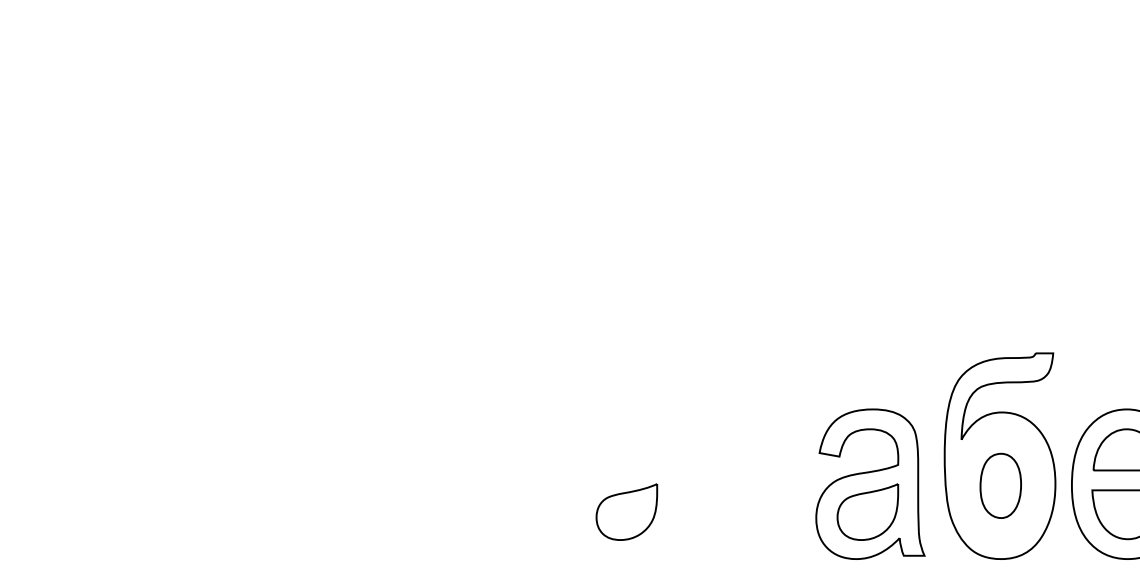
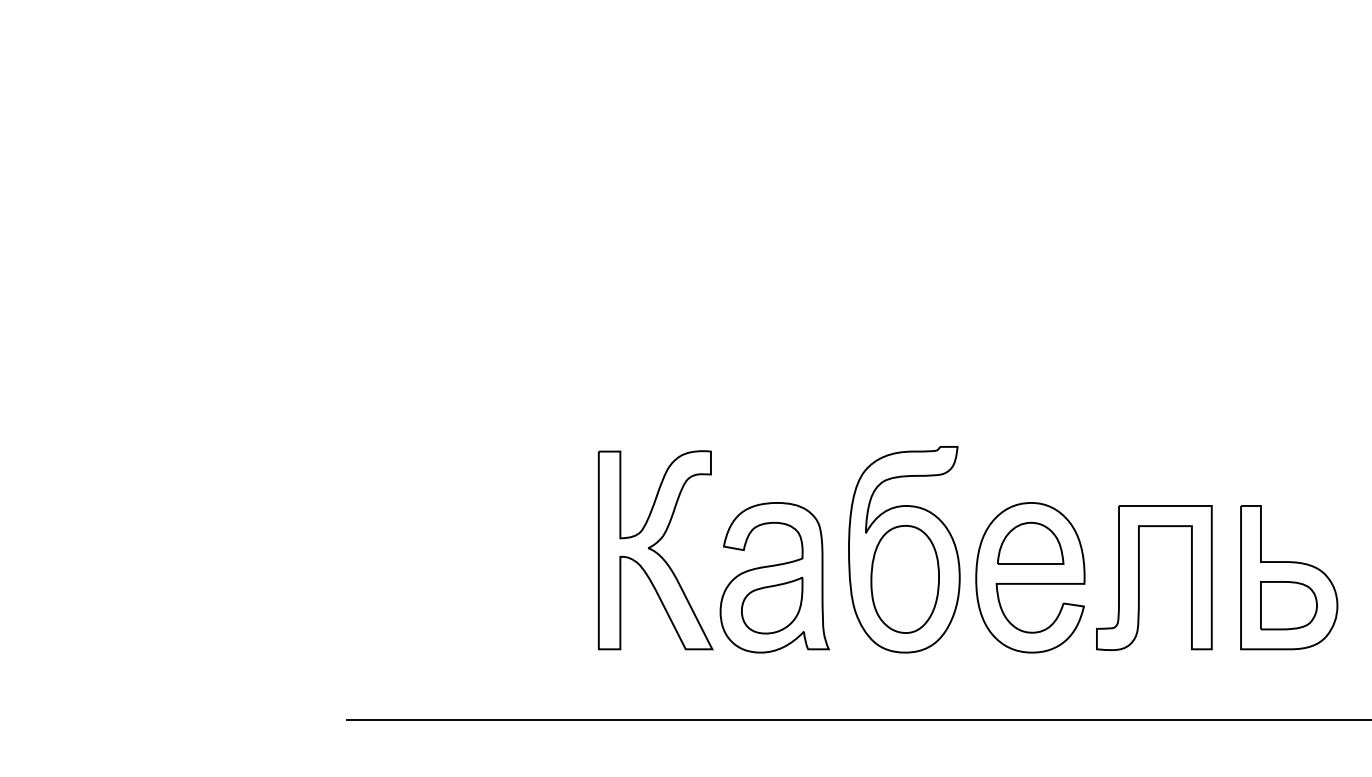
part: (751, 456) -> (655, 550), added
part: (1000, 485) -> (904, 579), size x1.67
part: (627, 511) -> (531, 605), removed

